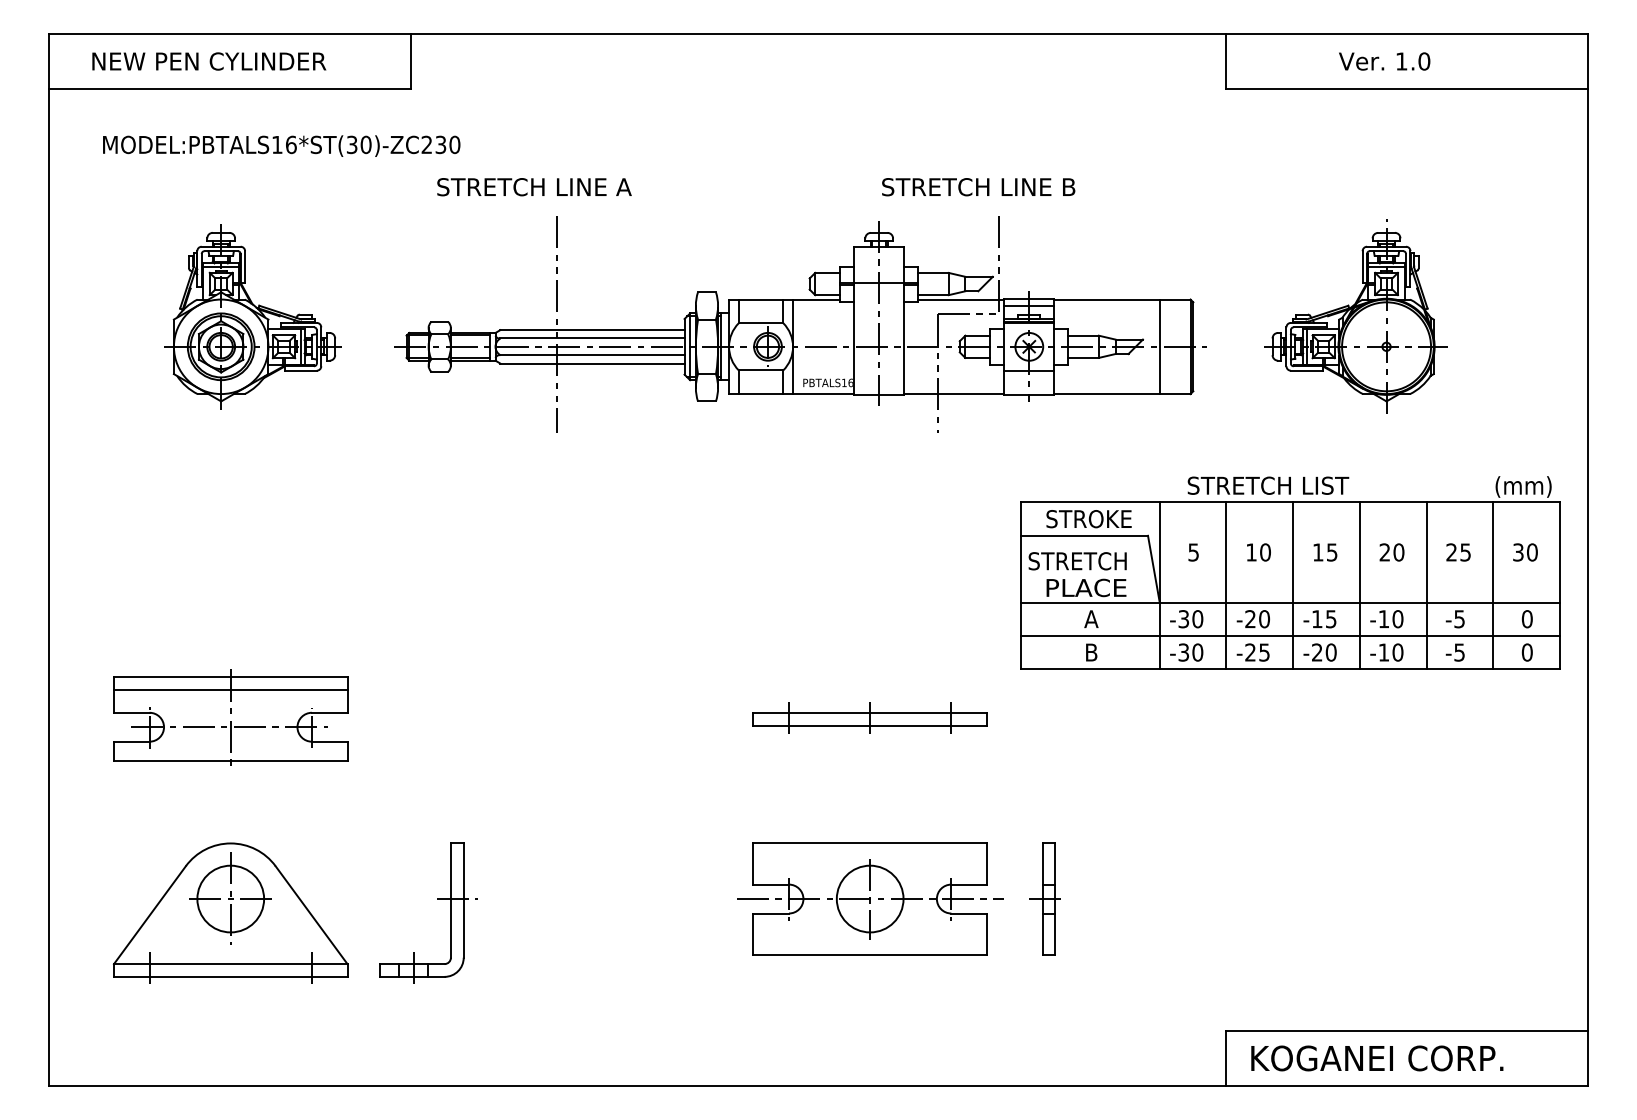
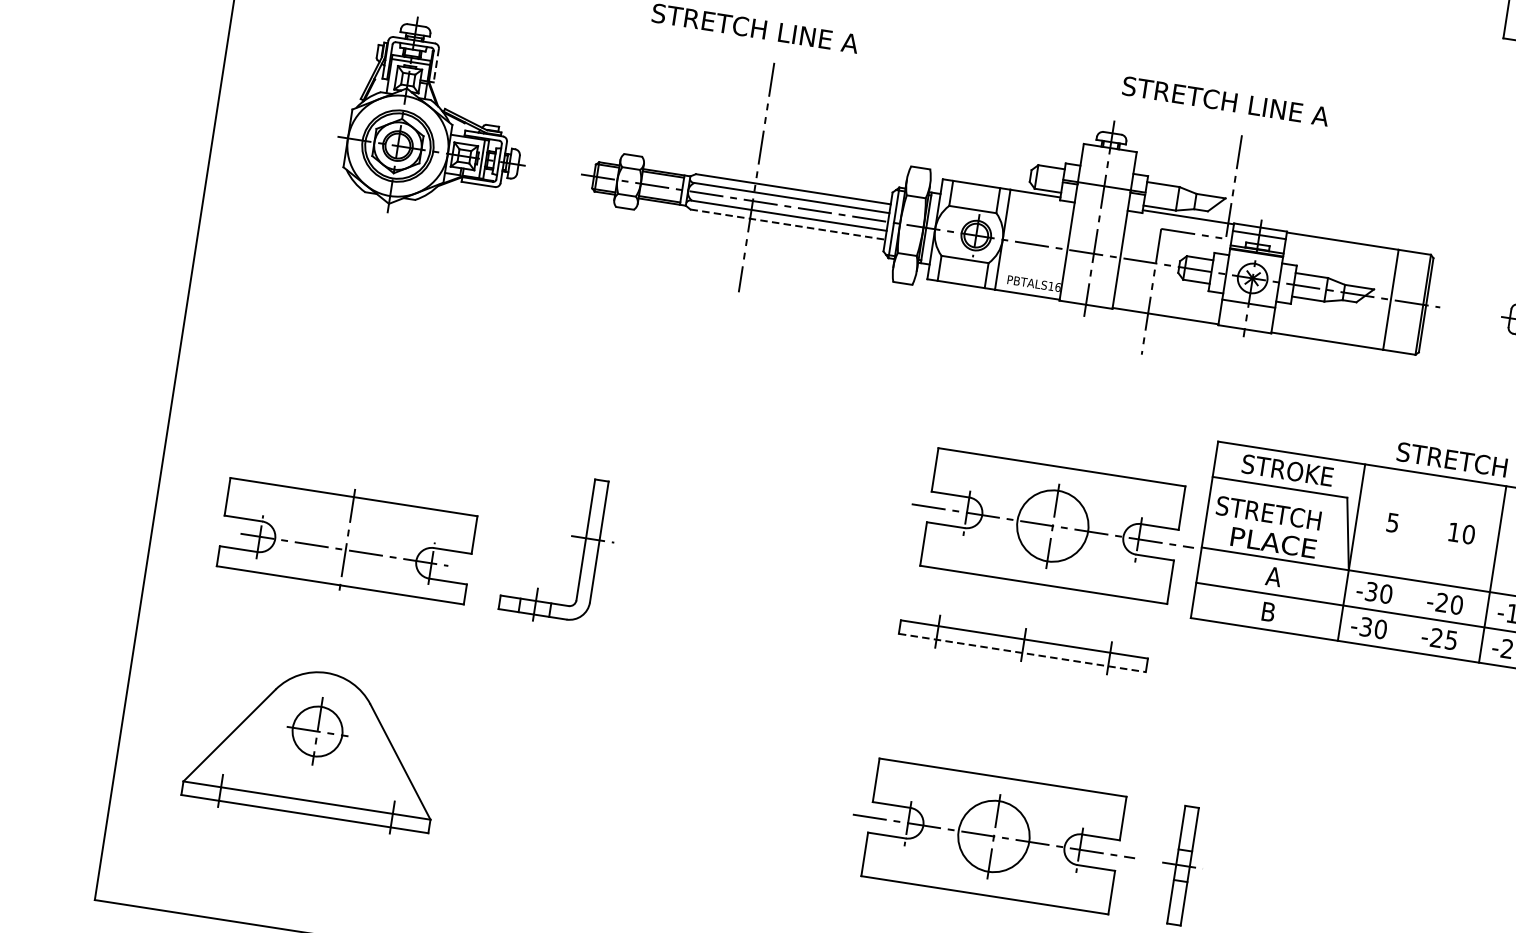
text: (1068, 186) -> (1320, 115), STRETCH LINE B -> STRETCH LINE A
line: (245, 267) -> (436, 66), solid -> dashed
line: (592, 363) -> (787, 224), solid -> dashed
line: (1226, 585) -> (1422, 563), removed
part: (880, 603) -> (1053, 525), added
line: (230, 689) -> (351, 510), removed
line: (870, 725) -> (1022, 652), solid -> dashed
part: (230, 898) -> (317, 731), size x0.7
part: (437, 899) -> (571, 536), moved

